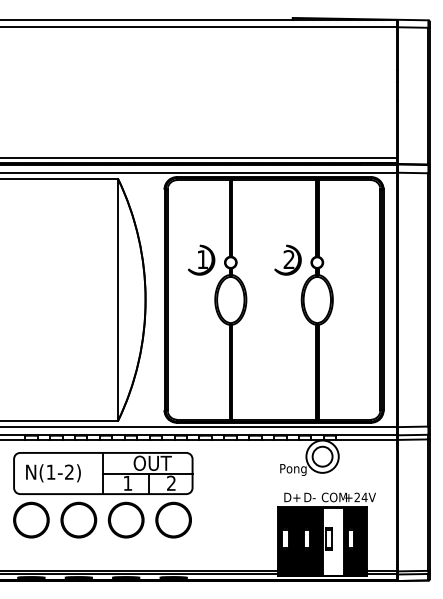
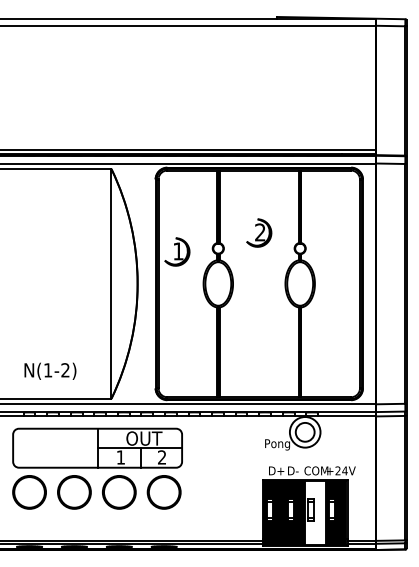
part: (201, 259) -> (177, 251), moved
part: (287, 259) -> (258, 232), moved
text: (53, 473) -> (50, 371), moved

